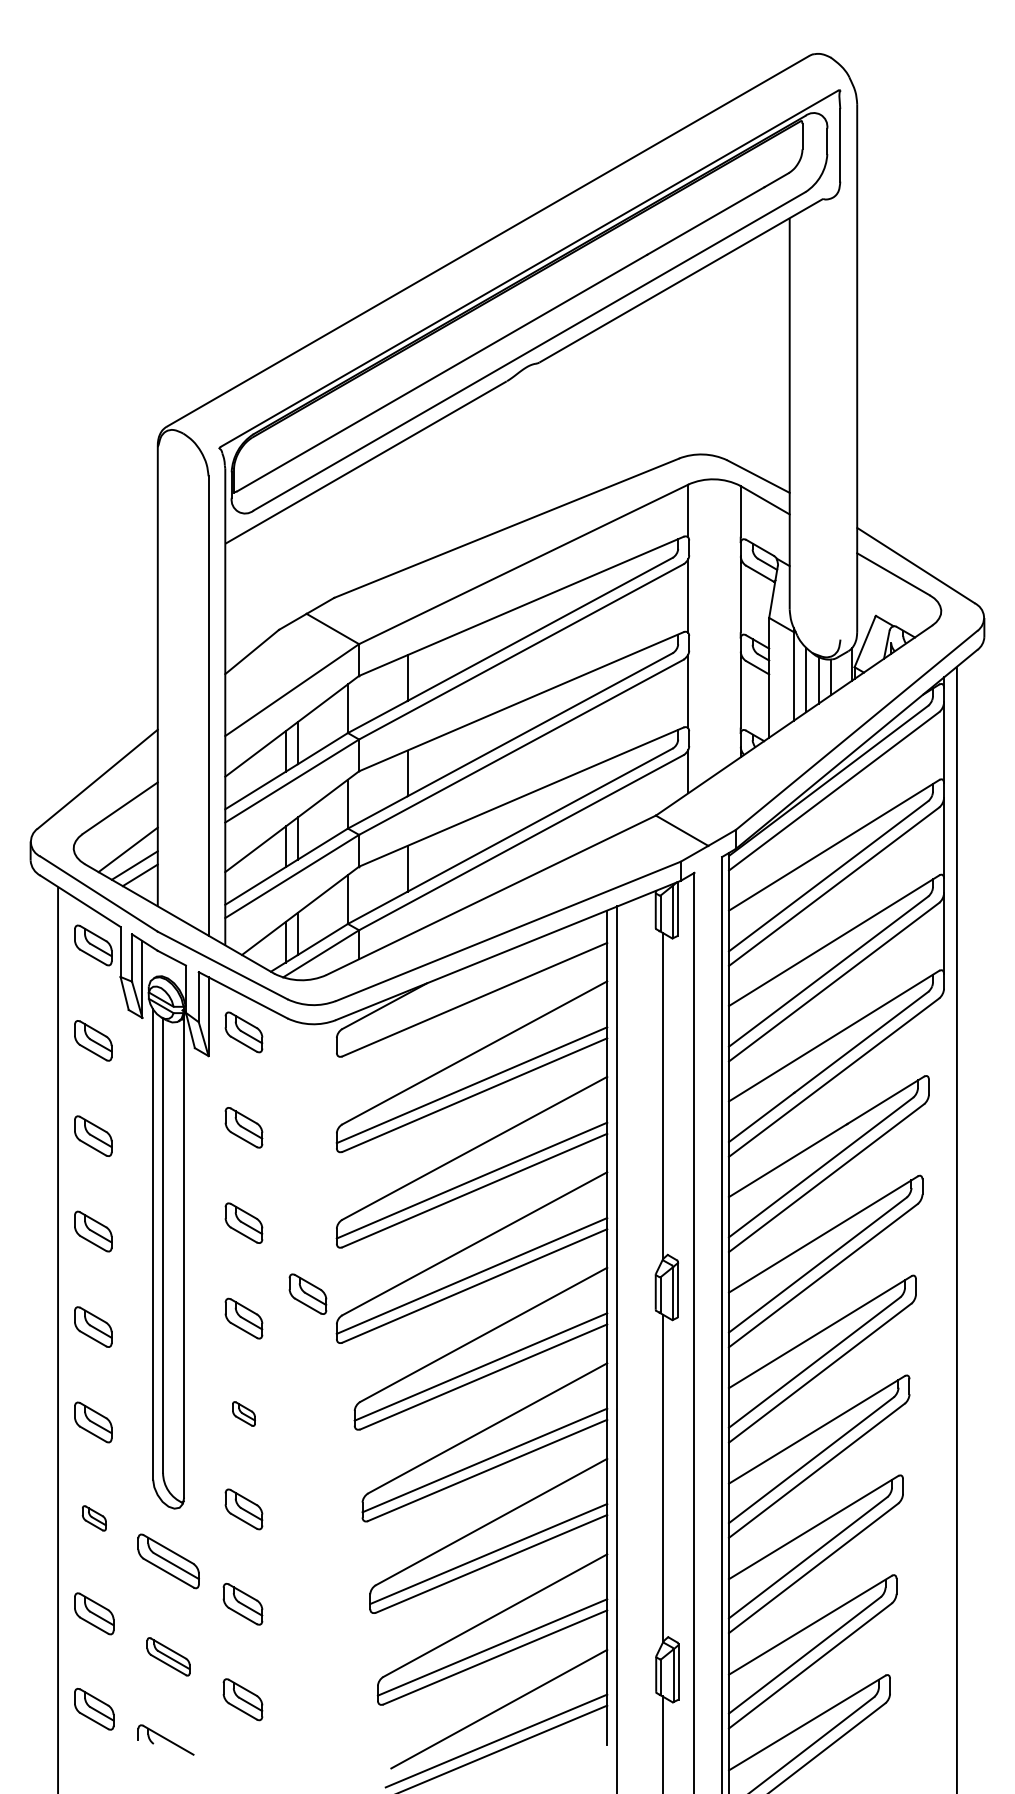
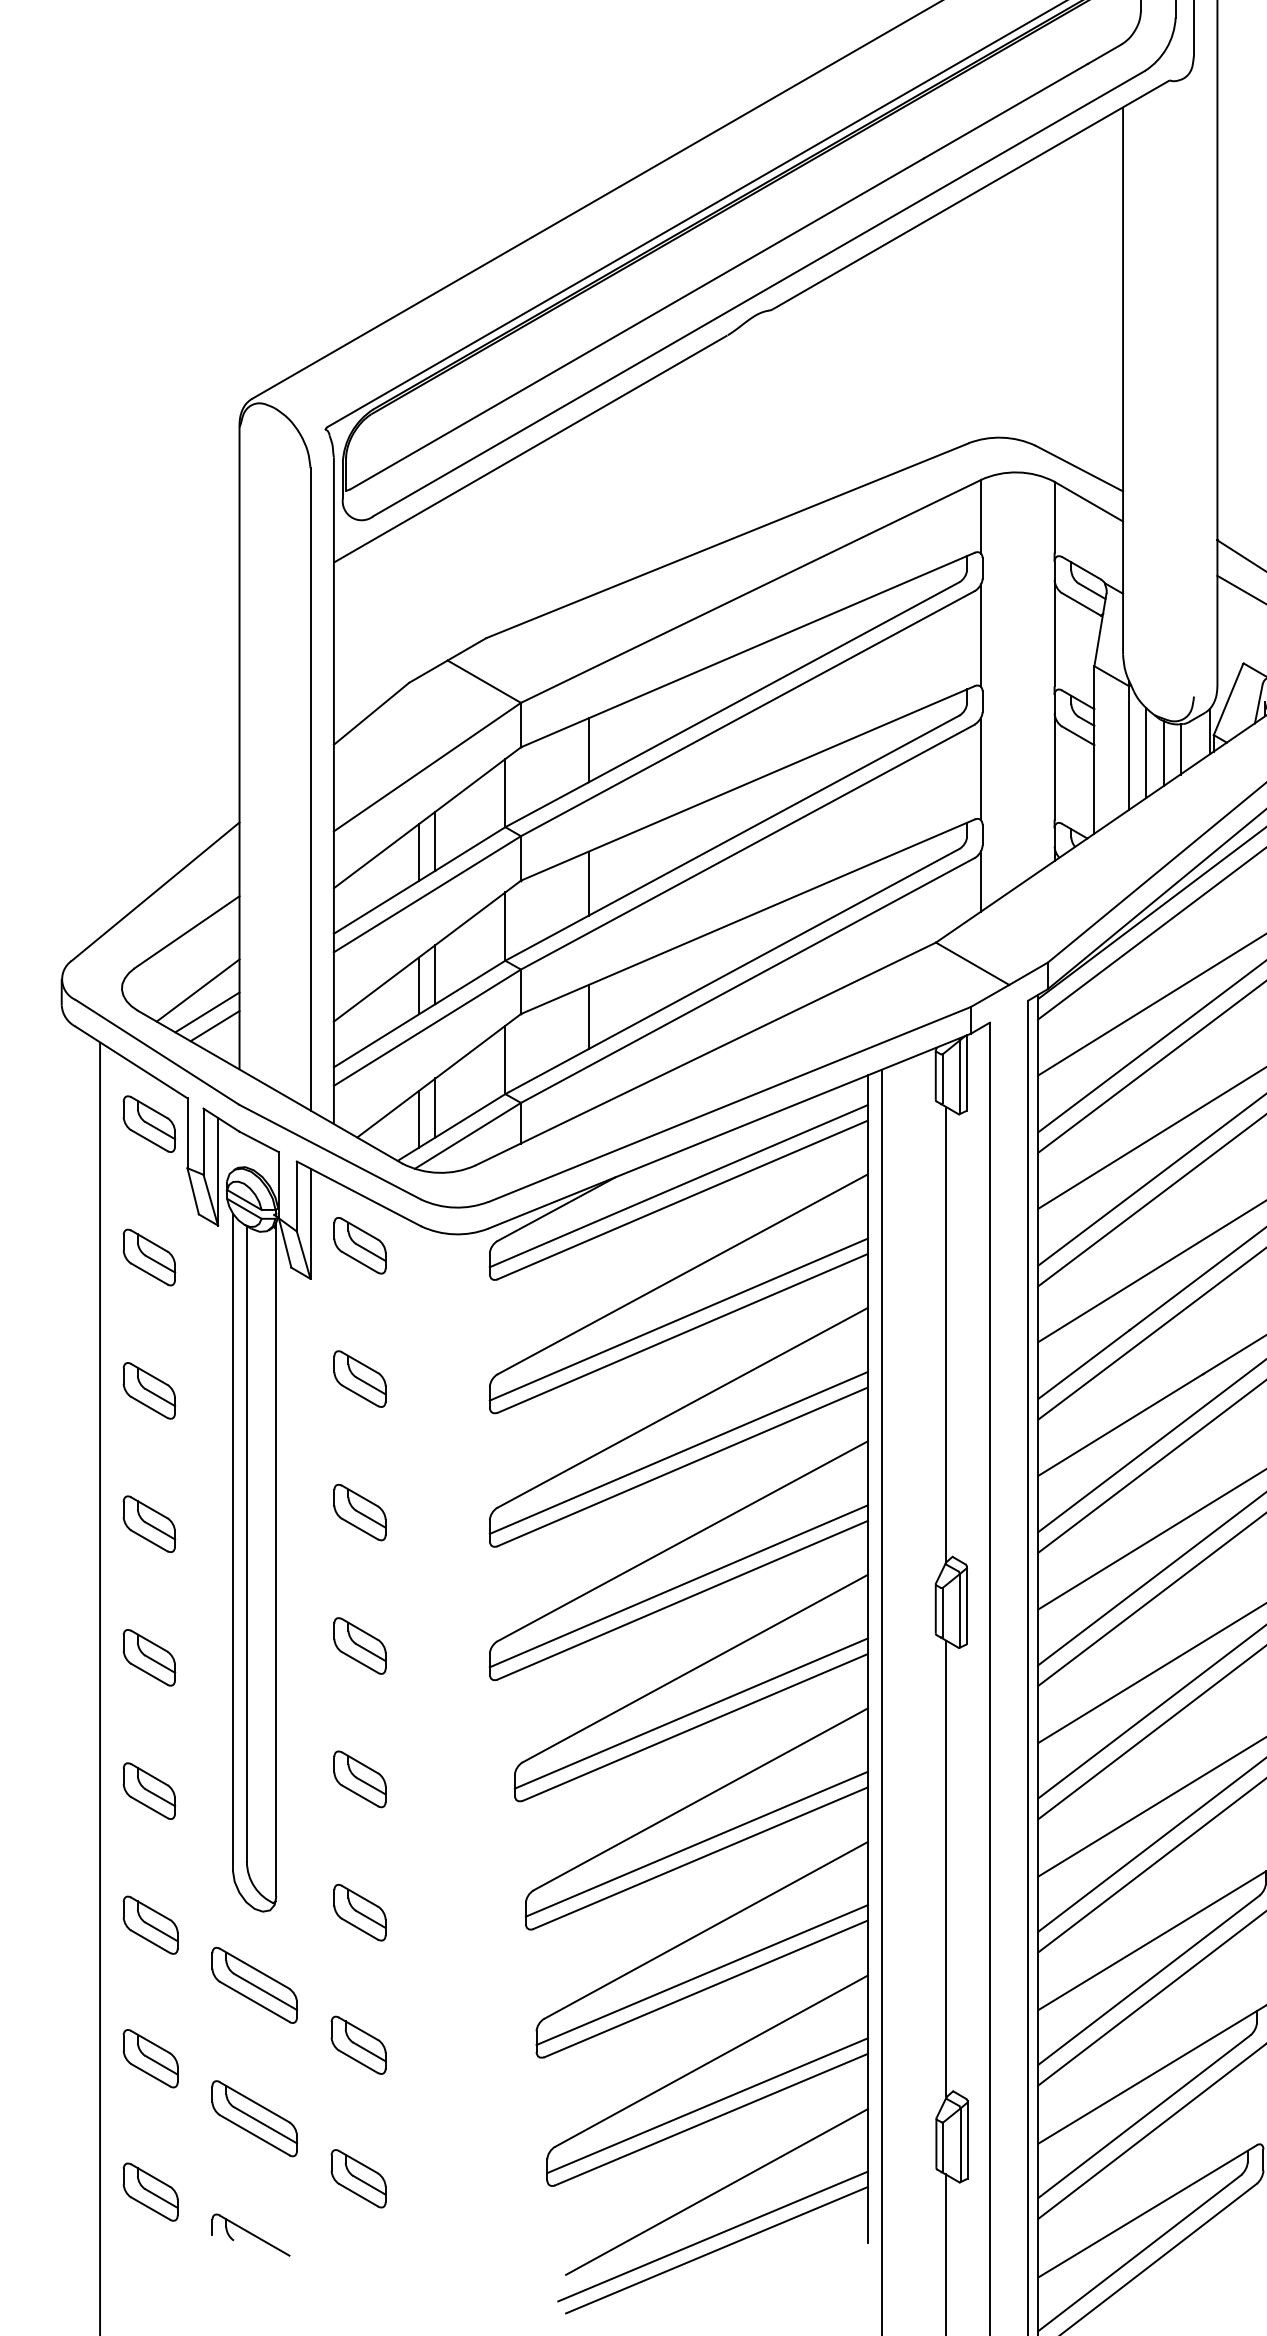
line: (471, 989) -> (678, 1185), added
part: (307, 1293) -> (448, 1610), removed
part: (243, 1413) -> (359, 1778), size x1.67
part: (94, 1518) -> (151, 1925), size x1.67
part: (168, 1656) -> (254, 2118), size x1.43

